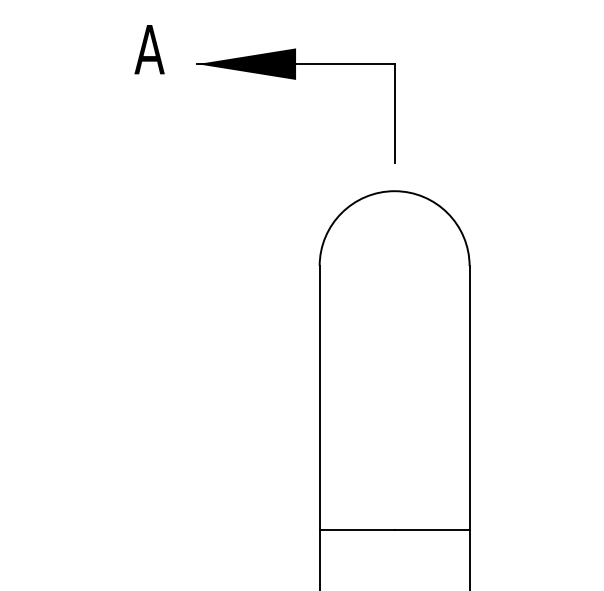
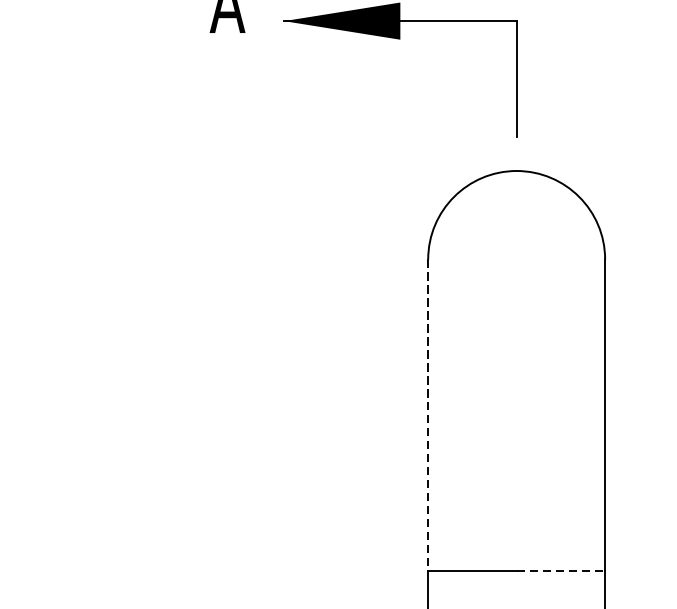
line: (319, 398) -> (428, 415), solid -> dashed
line: (432, 530) -> (561, 571), solid -> dashed

